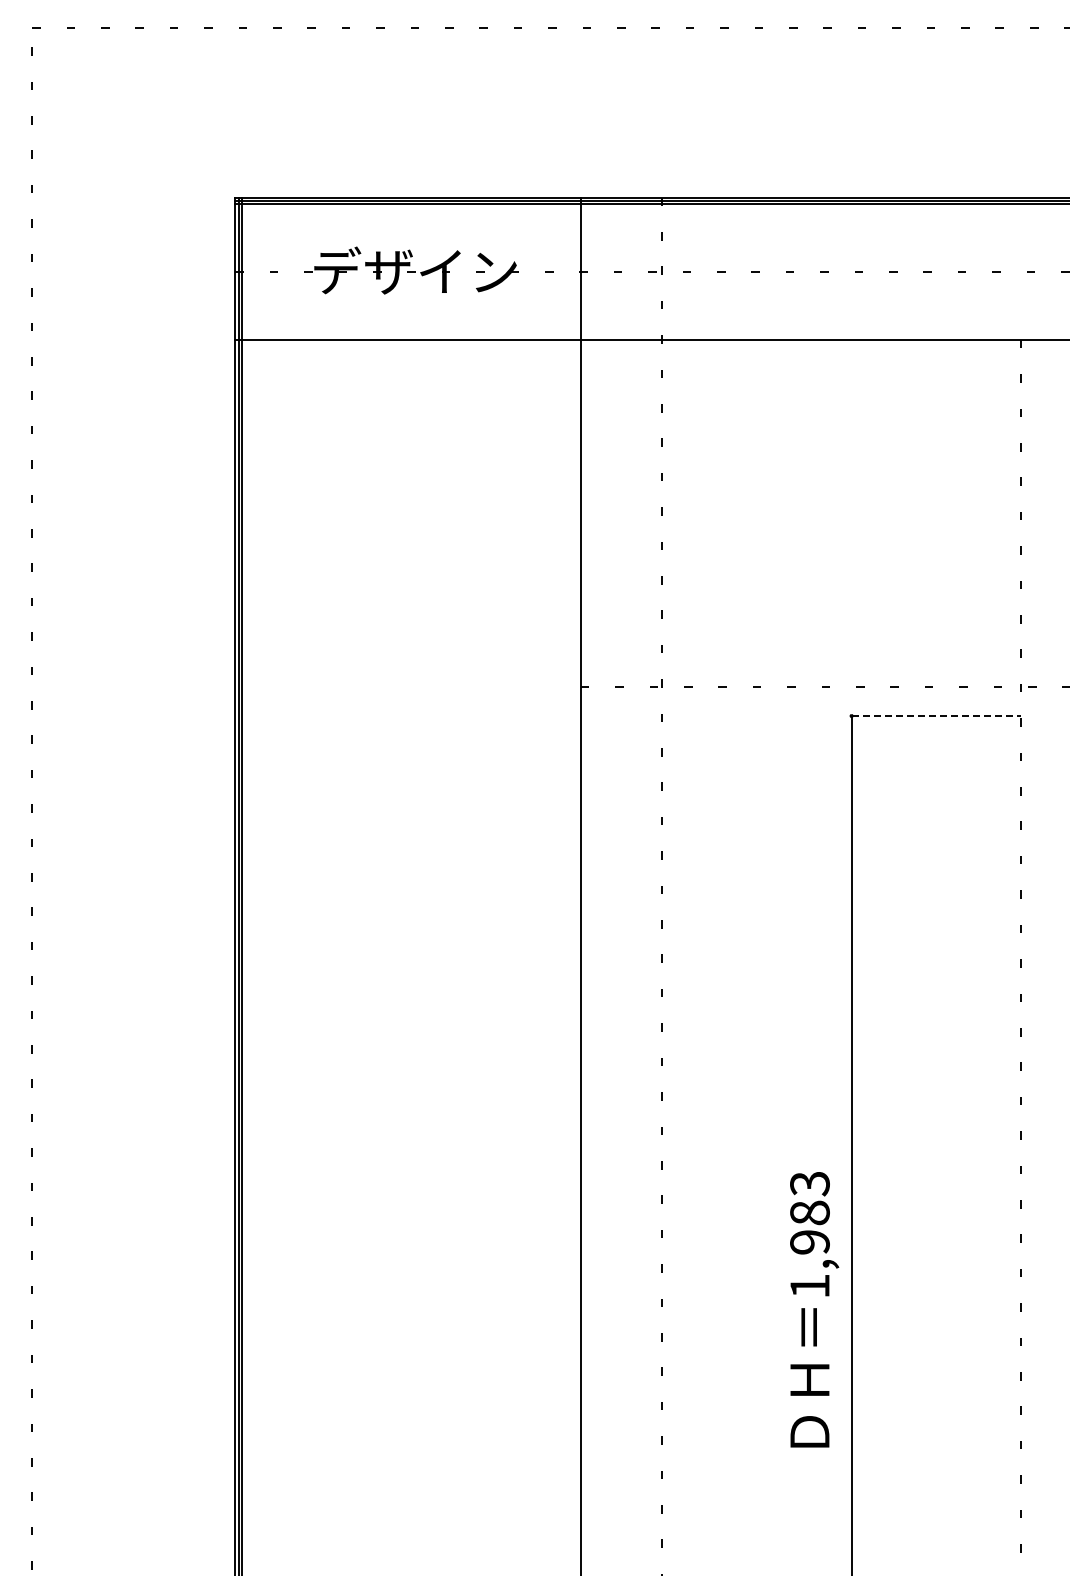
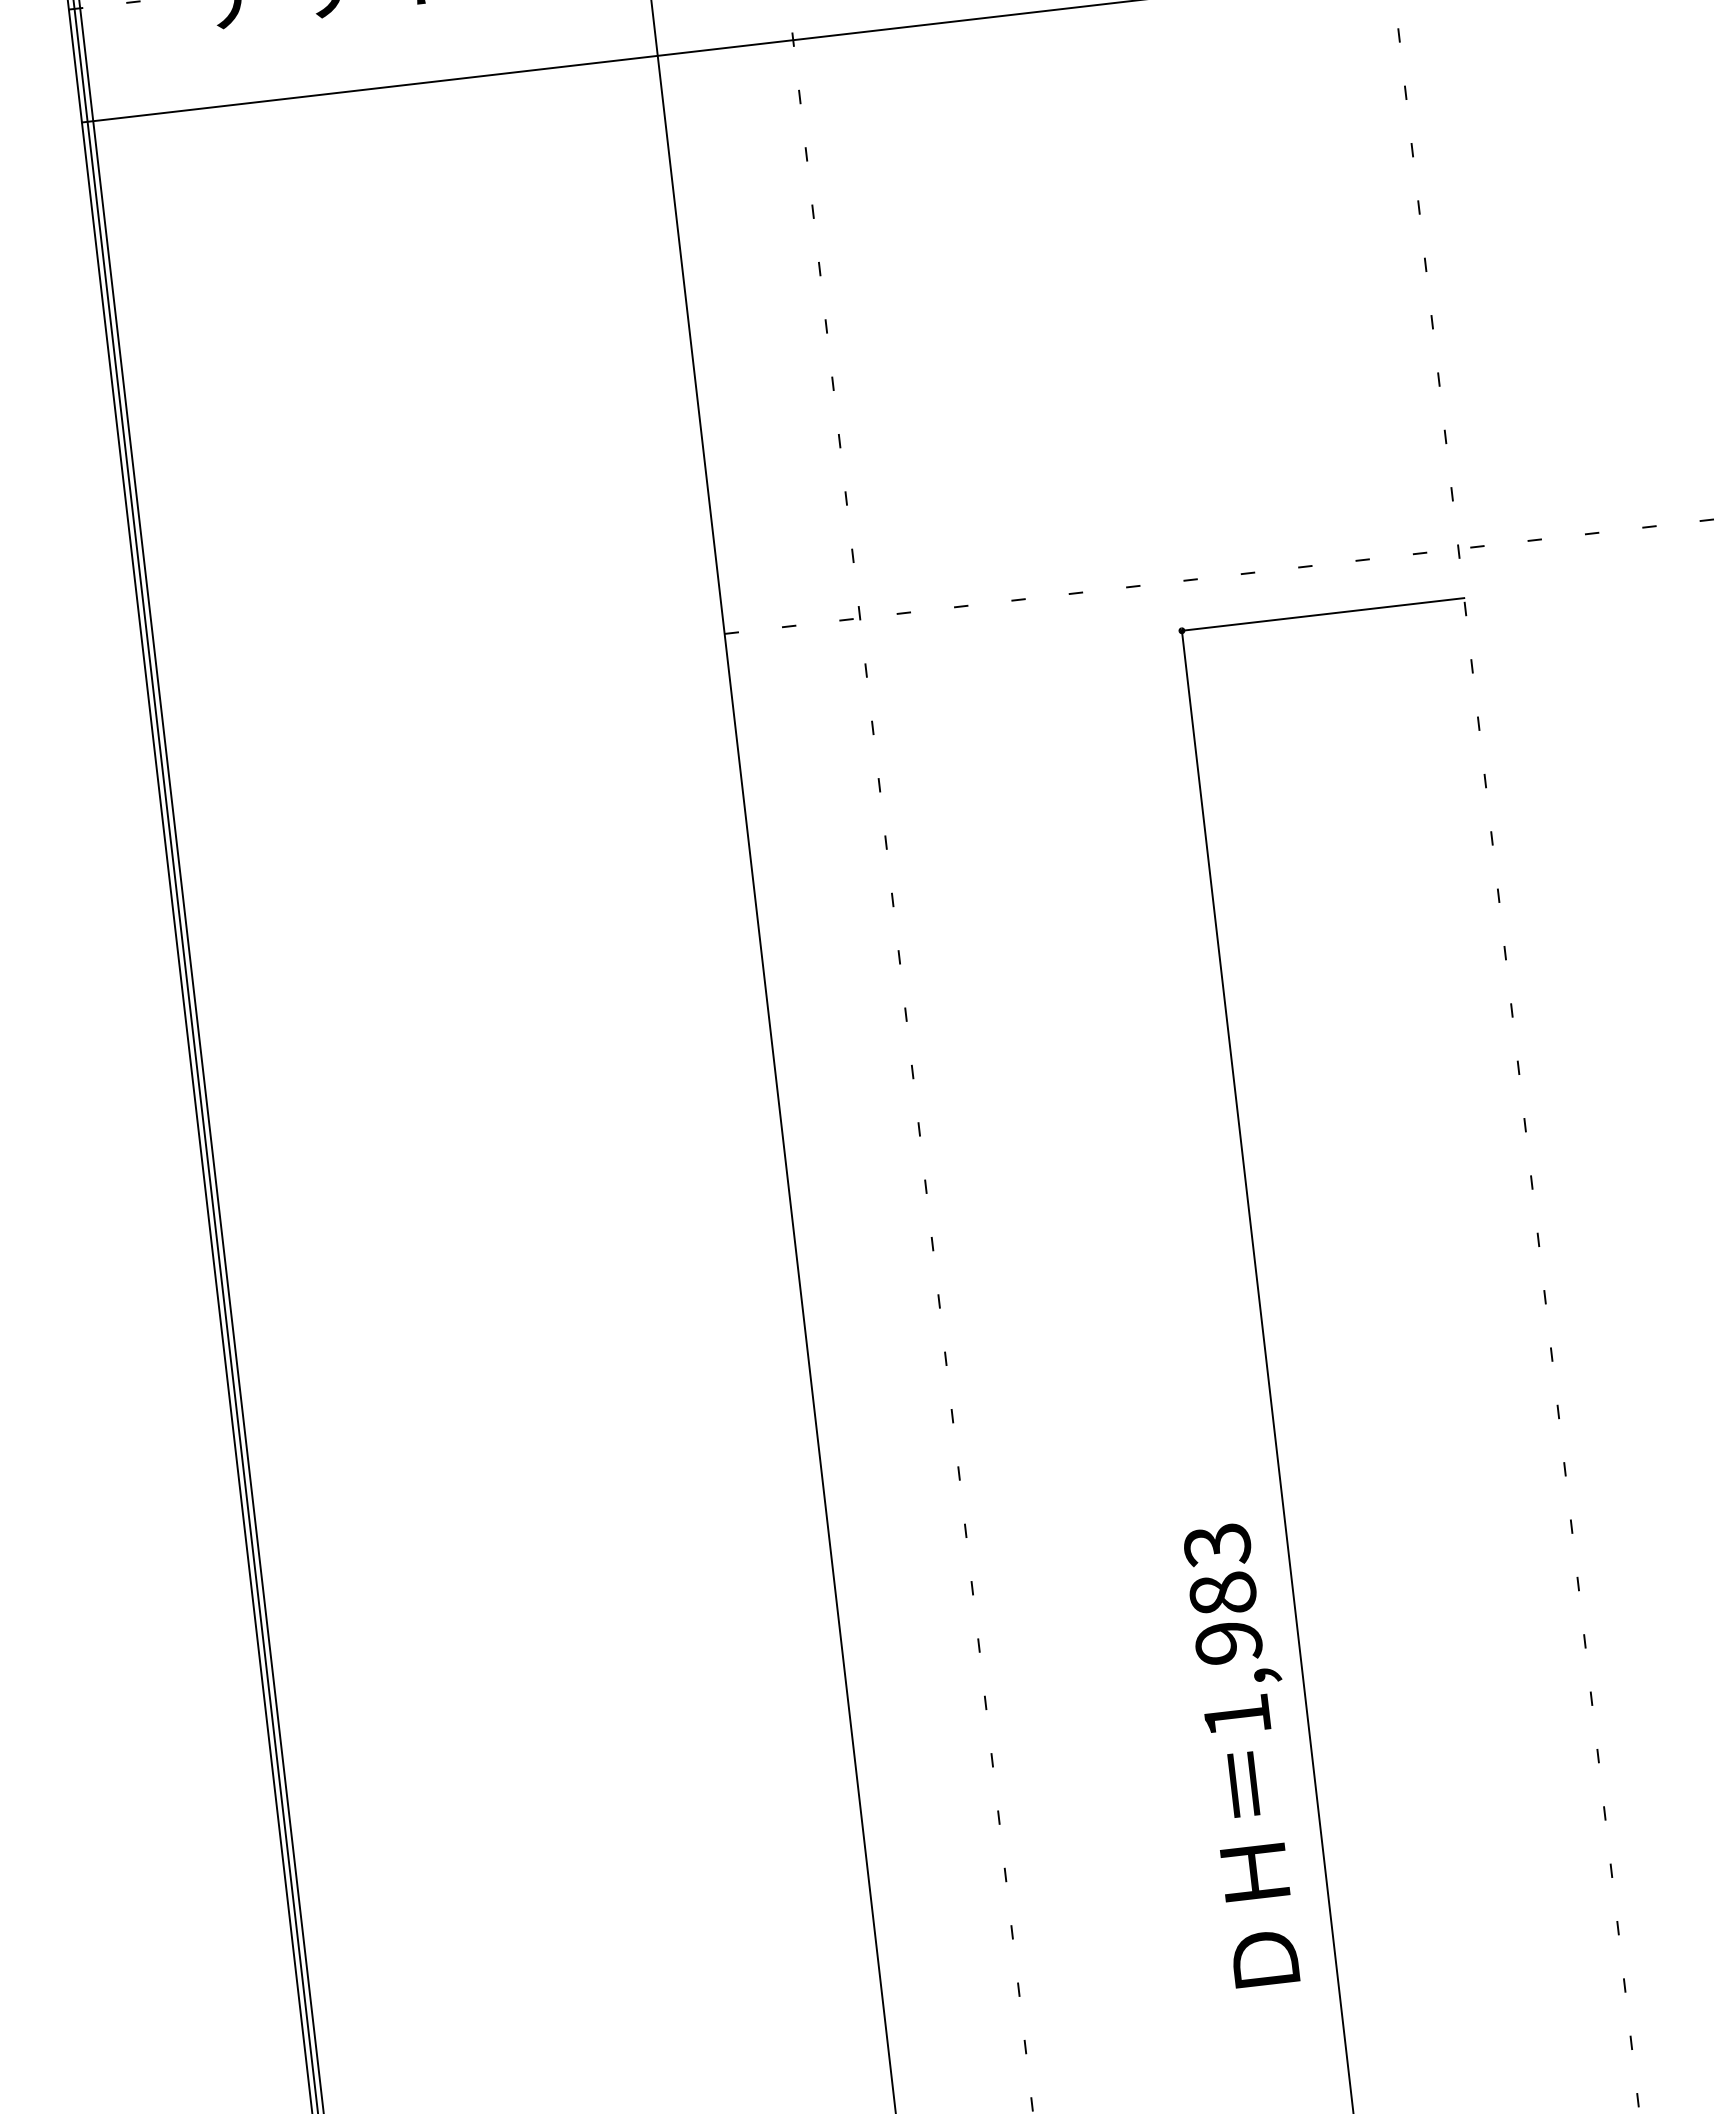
line: (936, 716) -> (1323, 615), dashed -> solid
text: (814, 1309) -> (1249, 1753), moved

